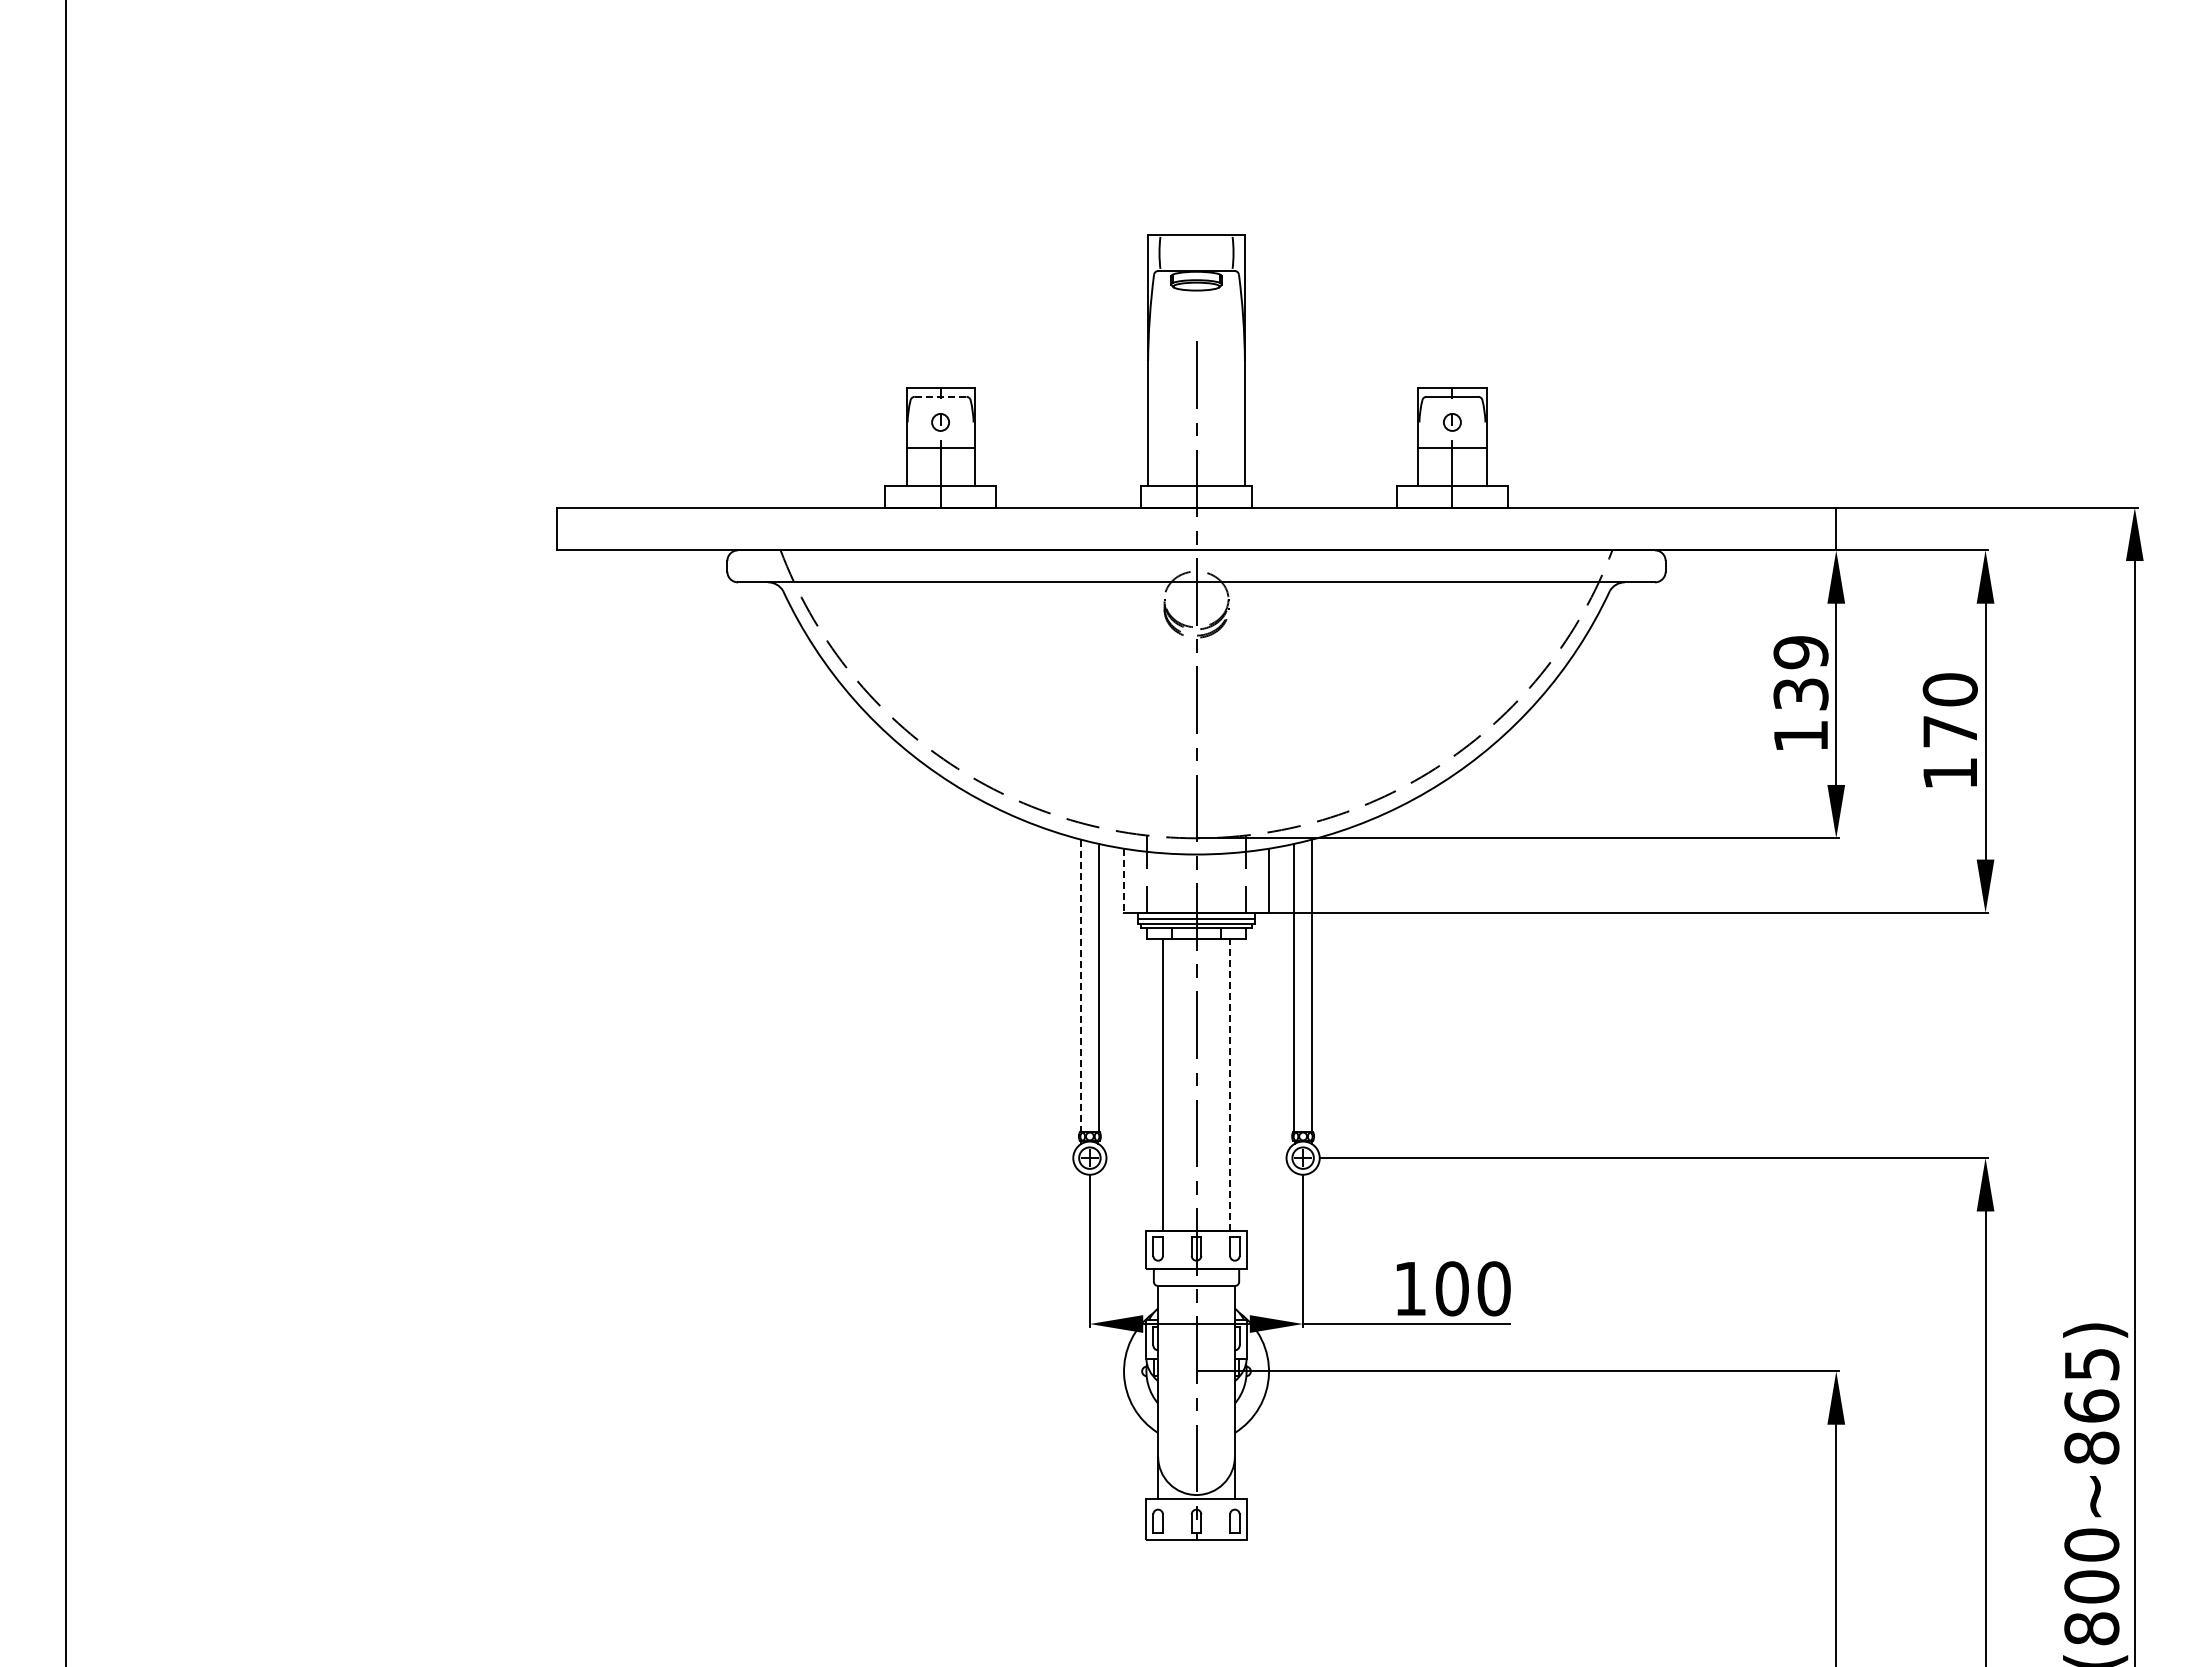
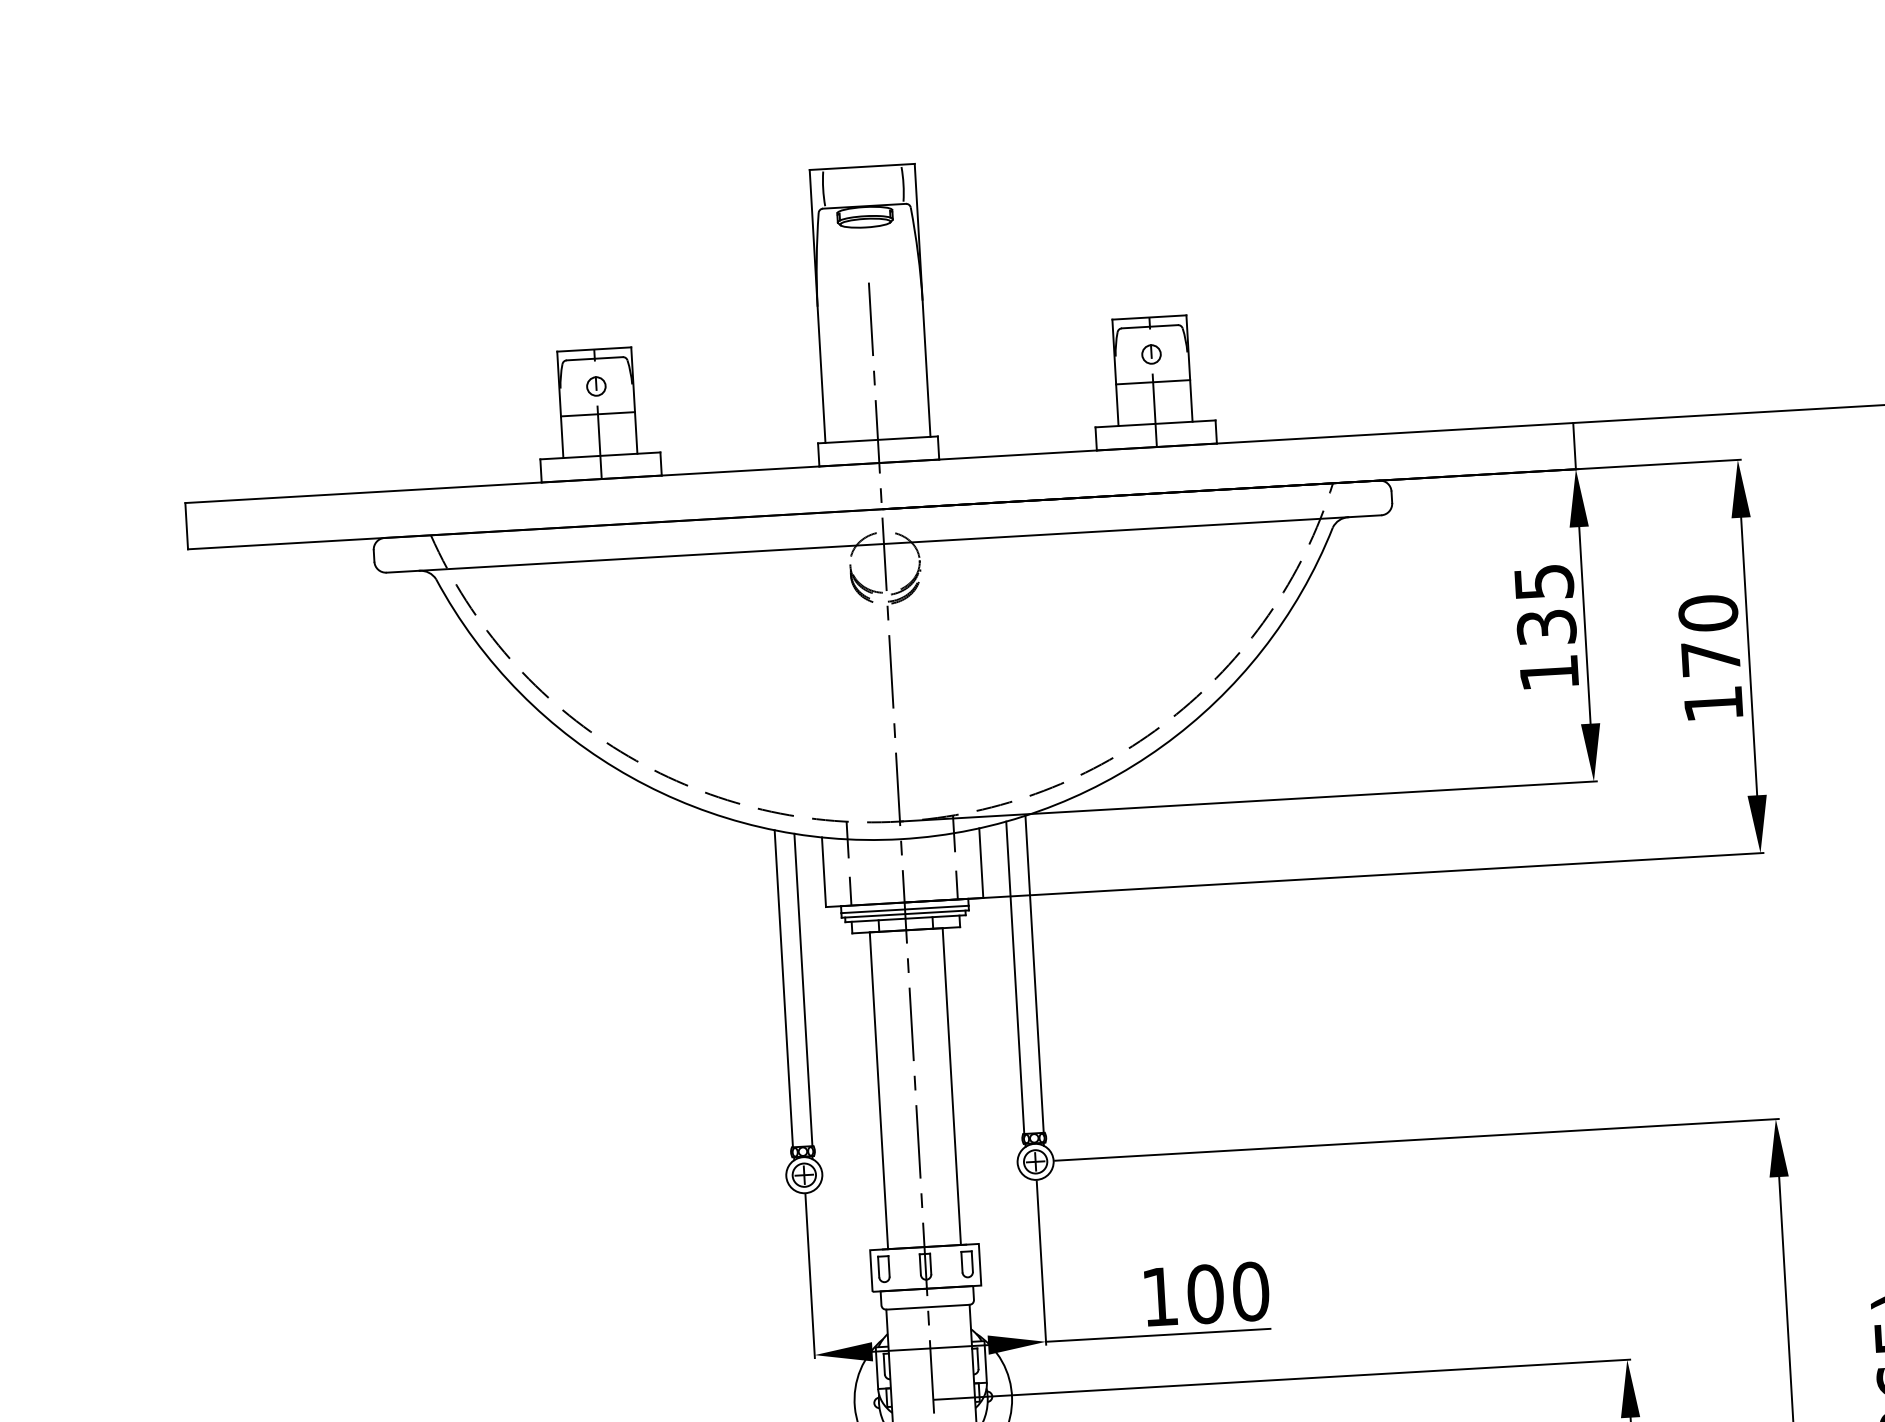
line: (940, 396) -> (594, 358), dashed -> solid
text: (1800, 652) -> (1543, 582), 139 -> 135
line: (1124, 881) -> (824, 872), dashed -> solid
line: (1080, 986) -> (783, 989), dashed -> solid
line: (1230, 1084) -> (952, 1086), dashed -> solid

